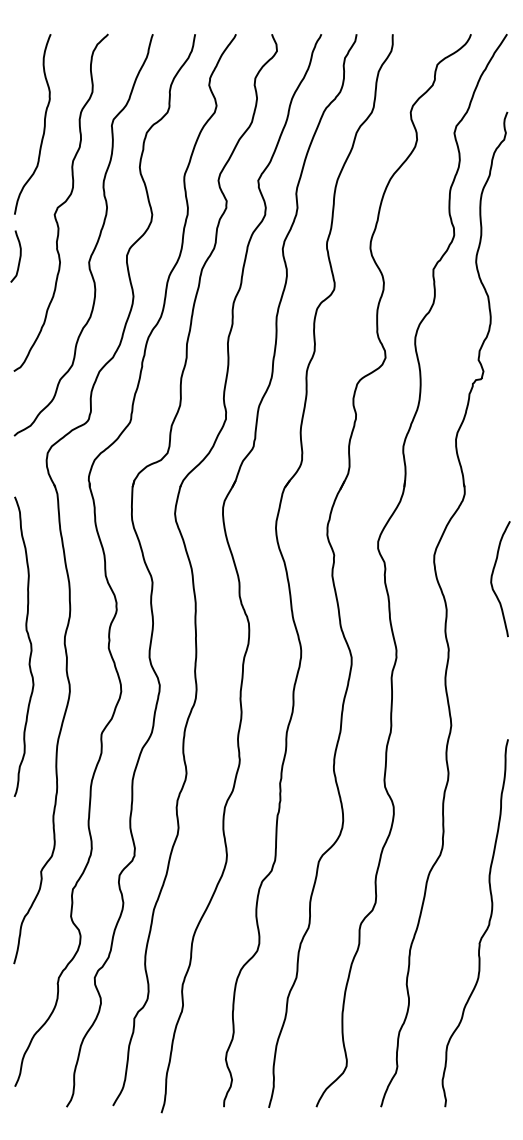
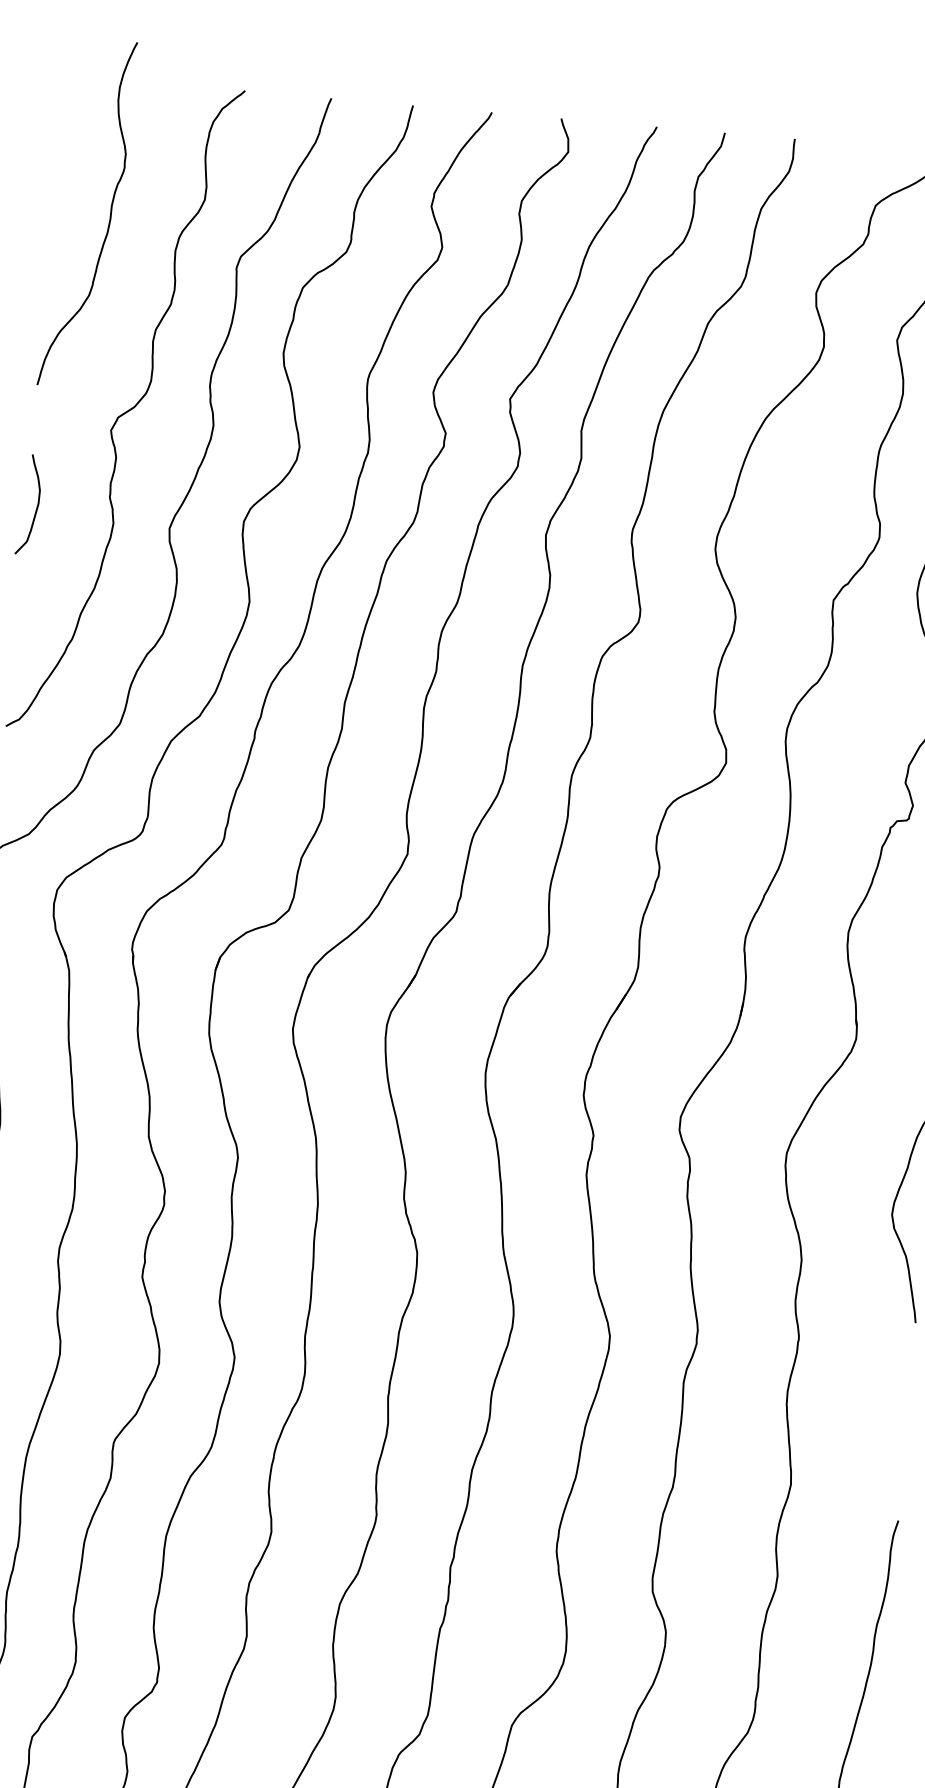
curve: (43, 126) -> (107, 219), moved

